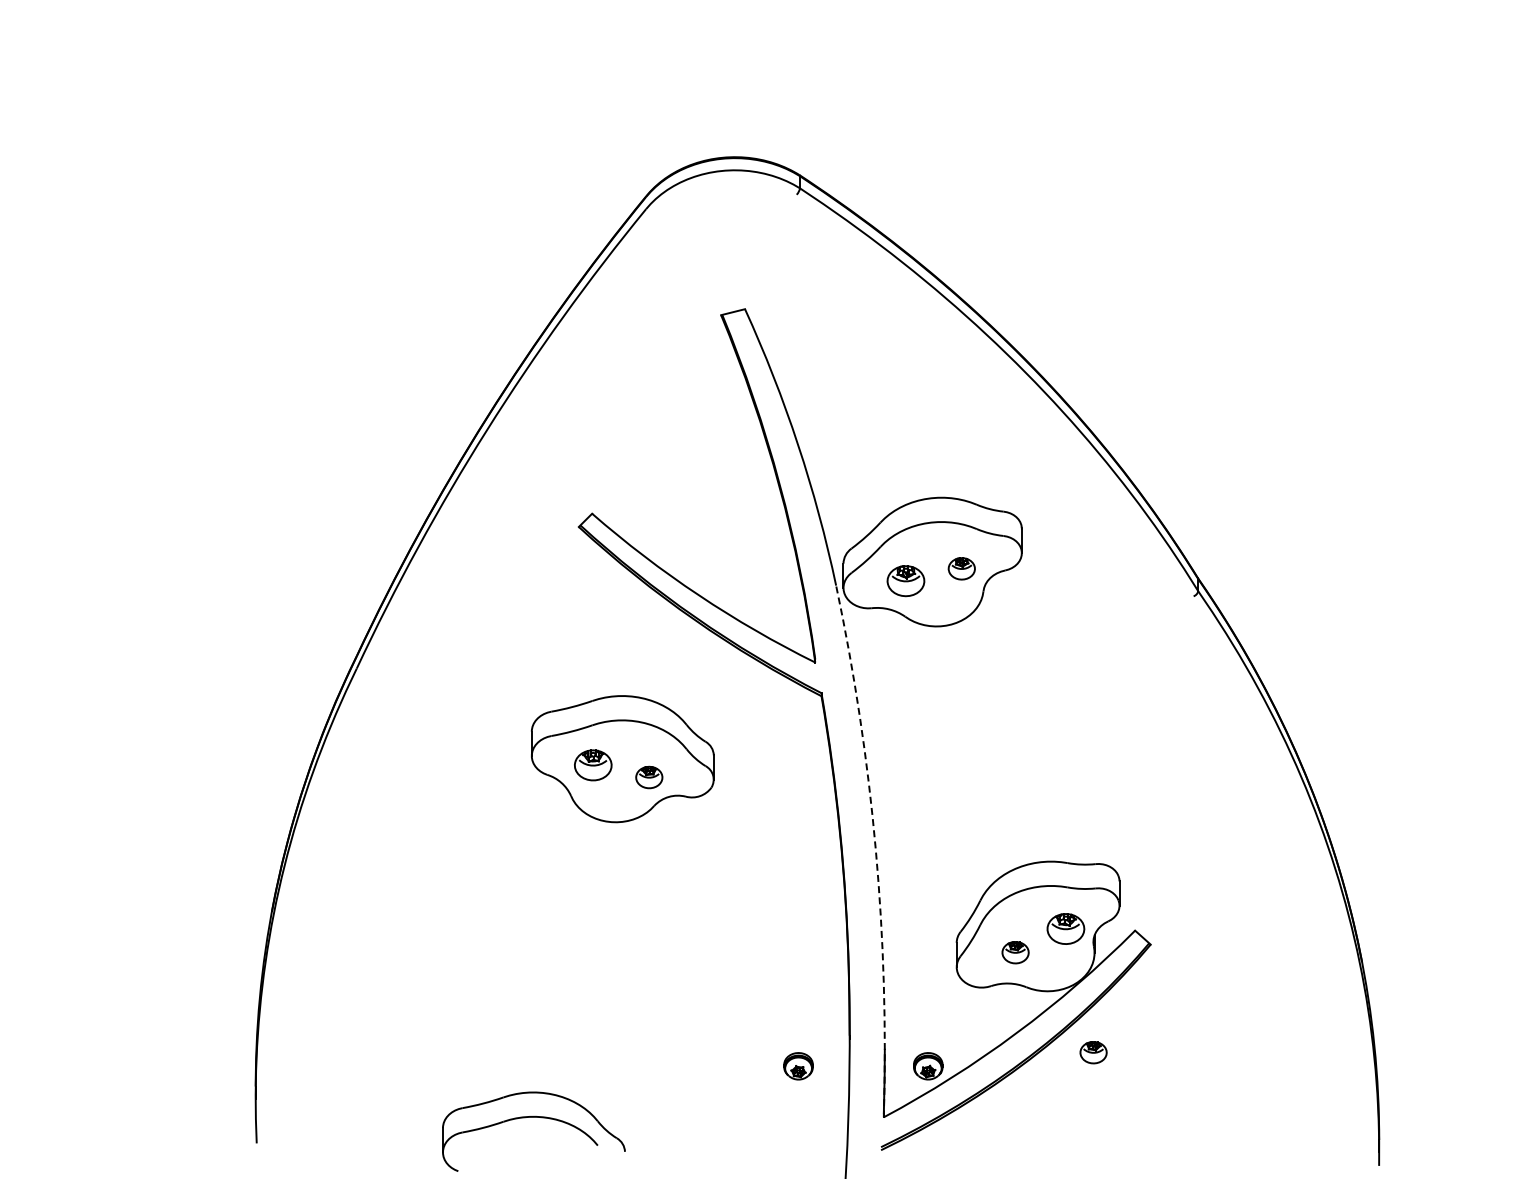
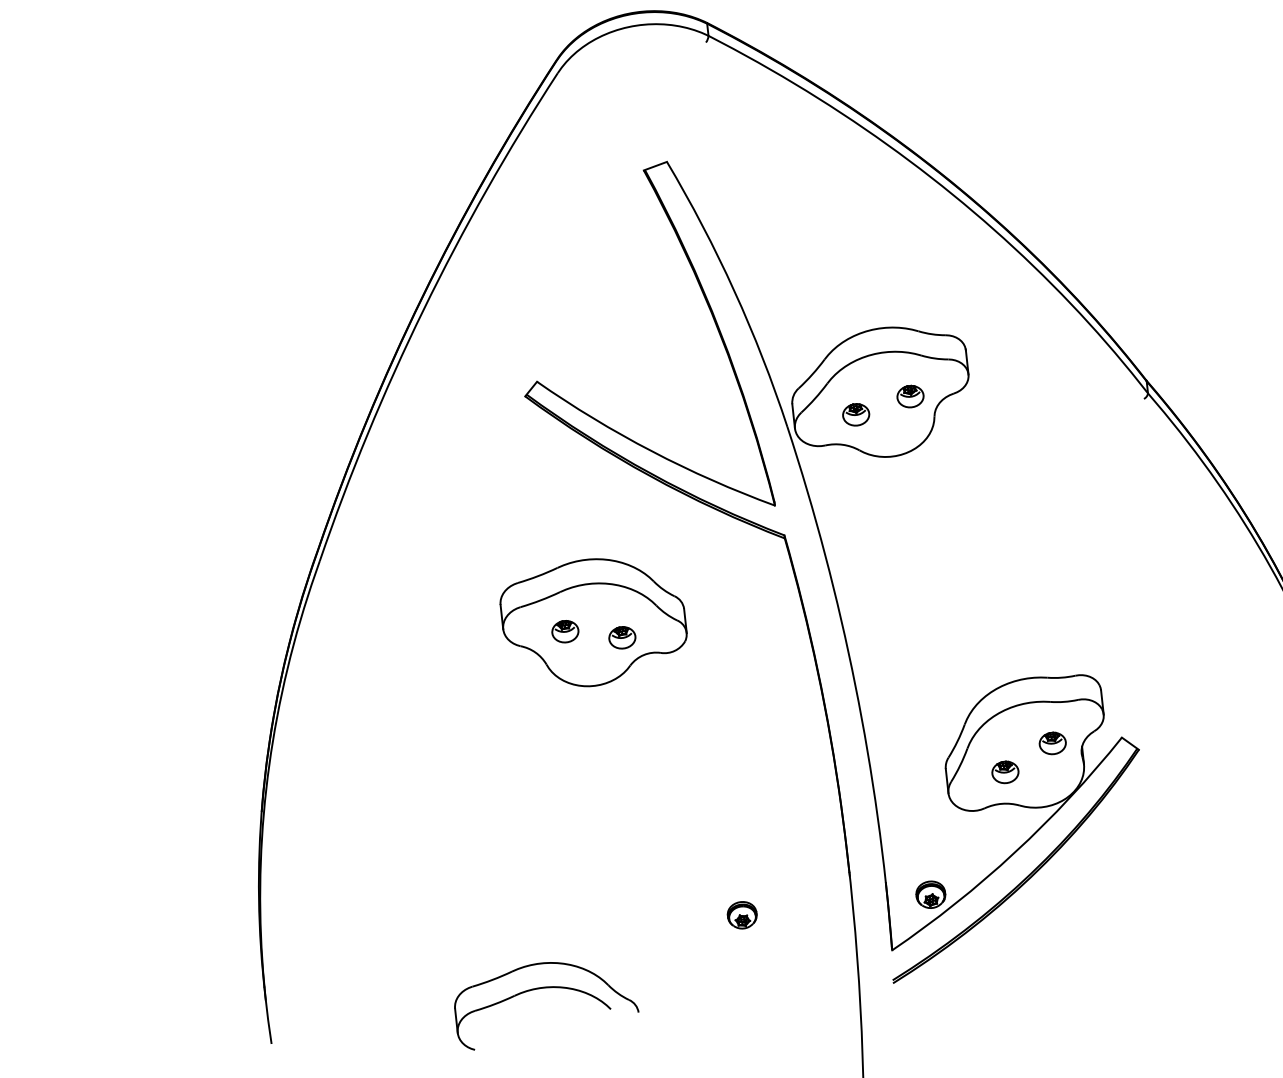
part: (905, 580) -> (855, 414), size x0.71
part: (593, 764) -> (565, 630), size x0.71
arc: (875, 850) -> (855, 685), dashed -> solid
part: (1065, 928) -> (1052, 742), size x0.71
part: (1093, 1052) -> (1093, 863), removed
part: (798, 1066) -> (742, 915), moved

